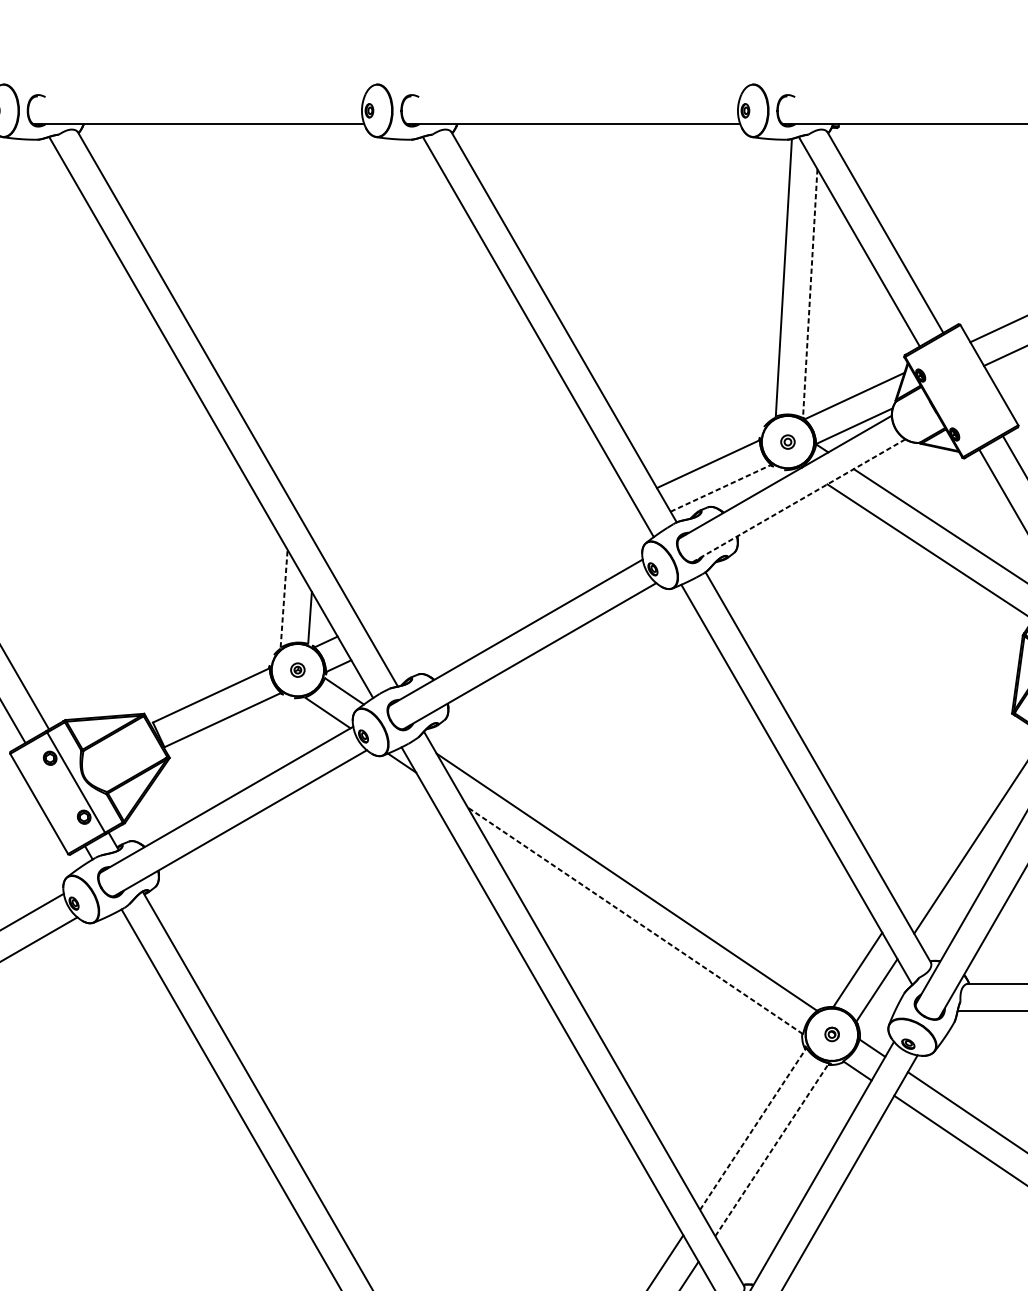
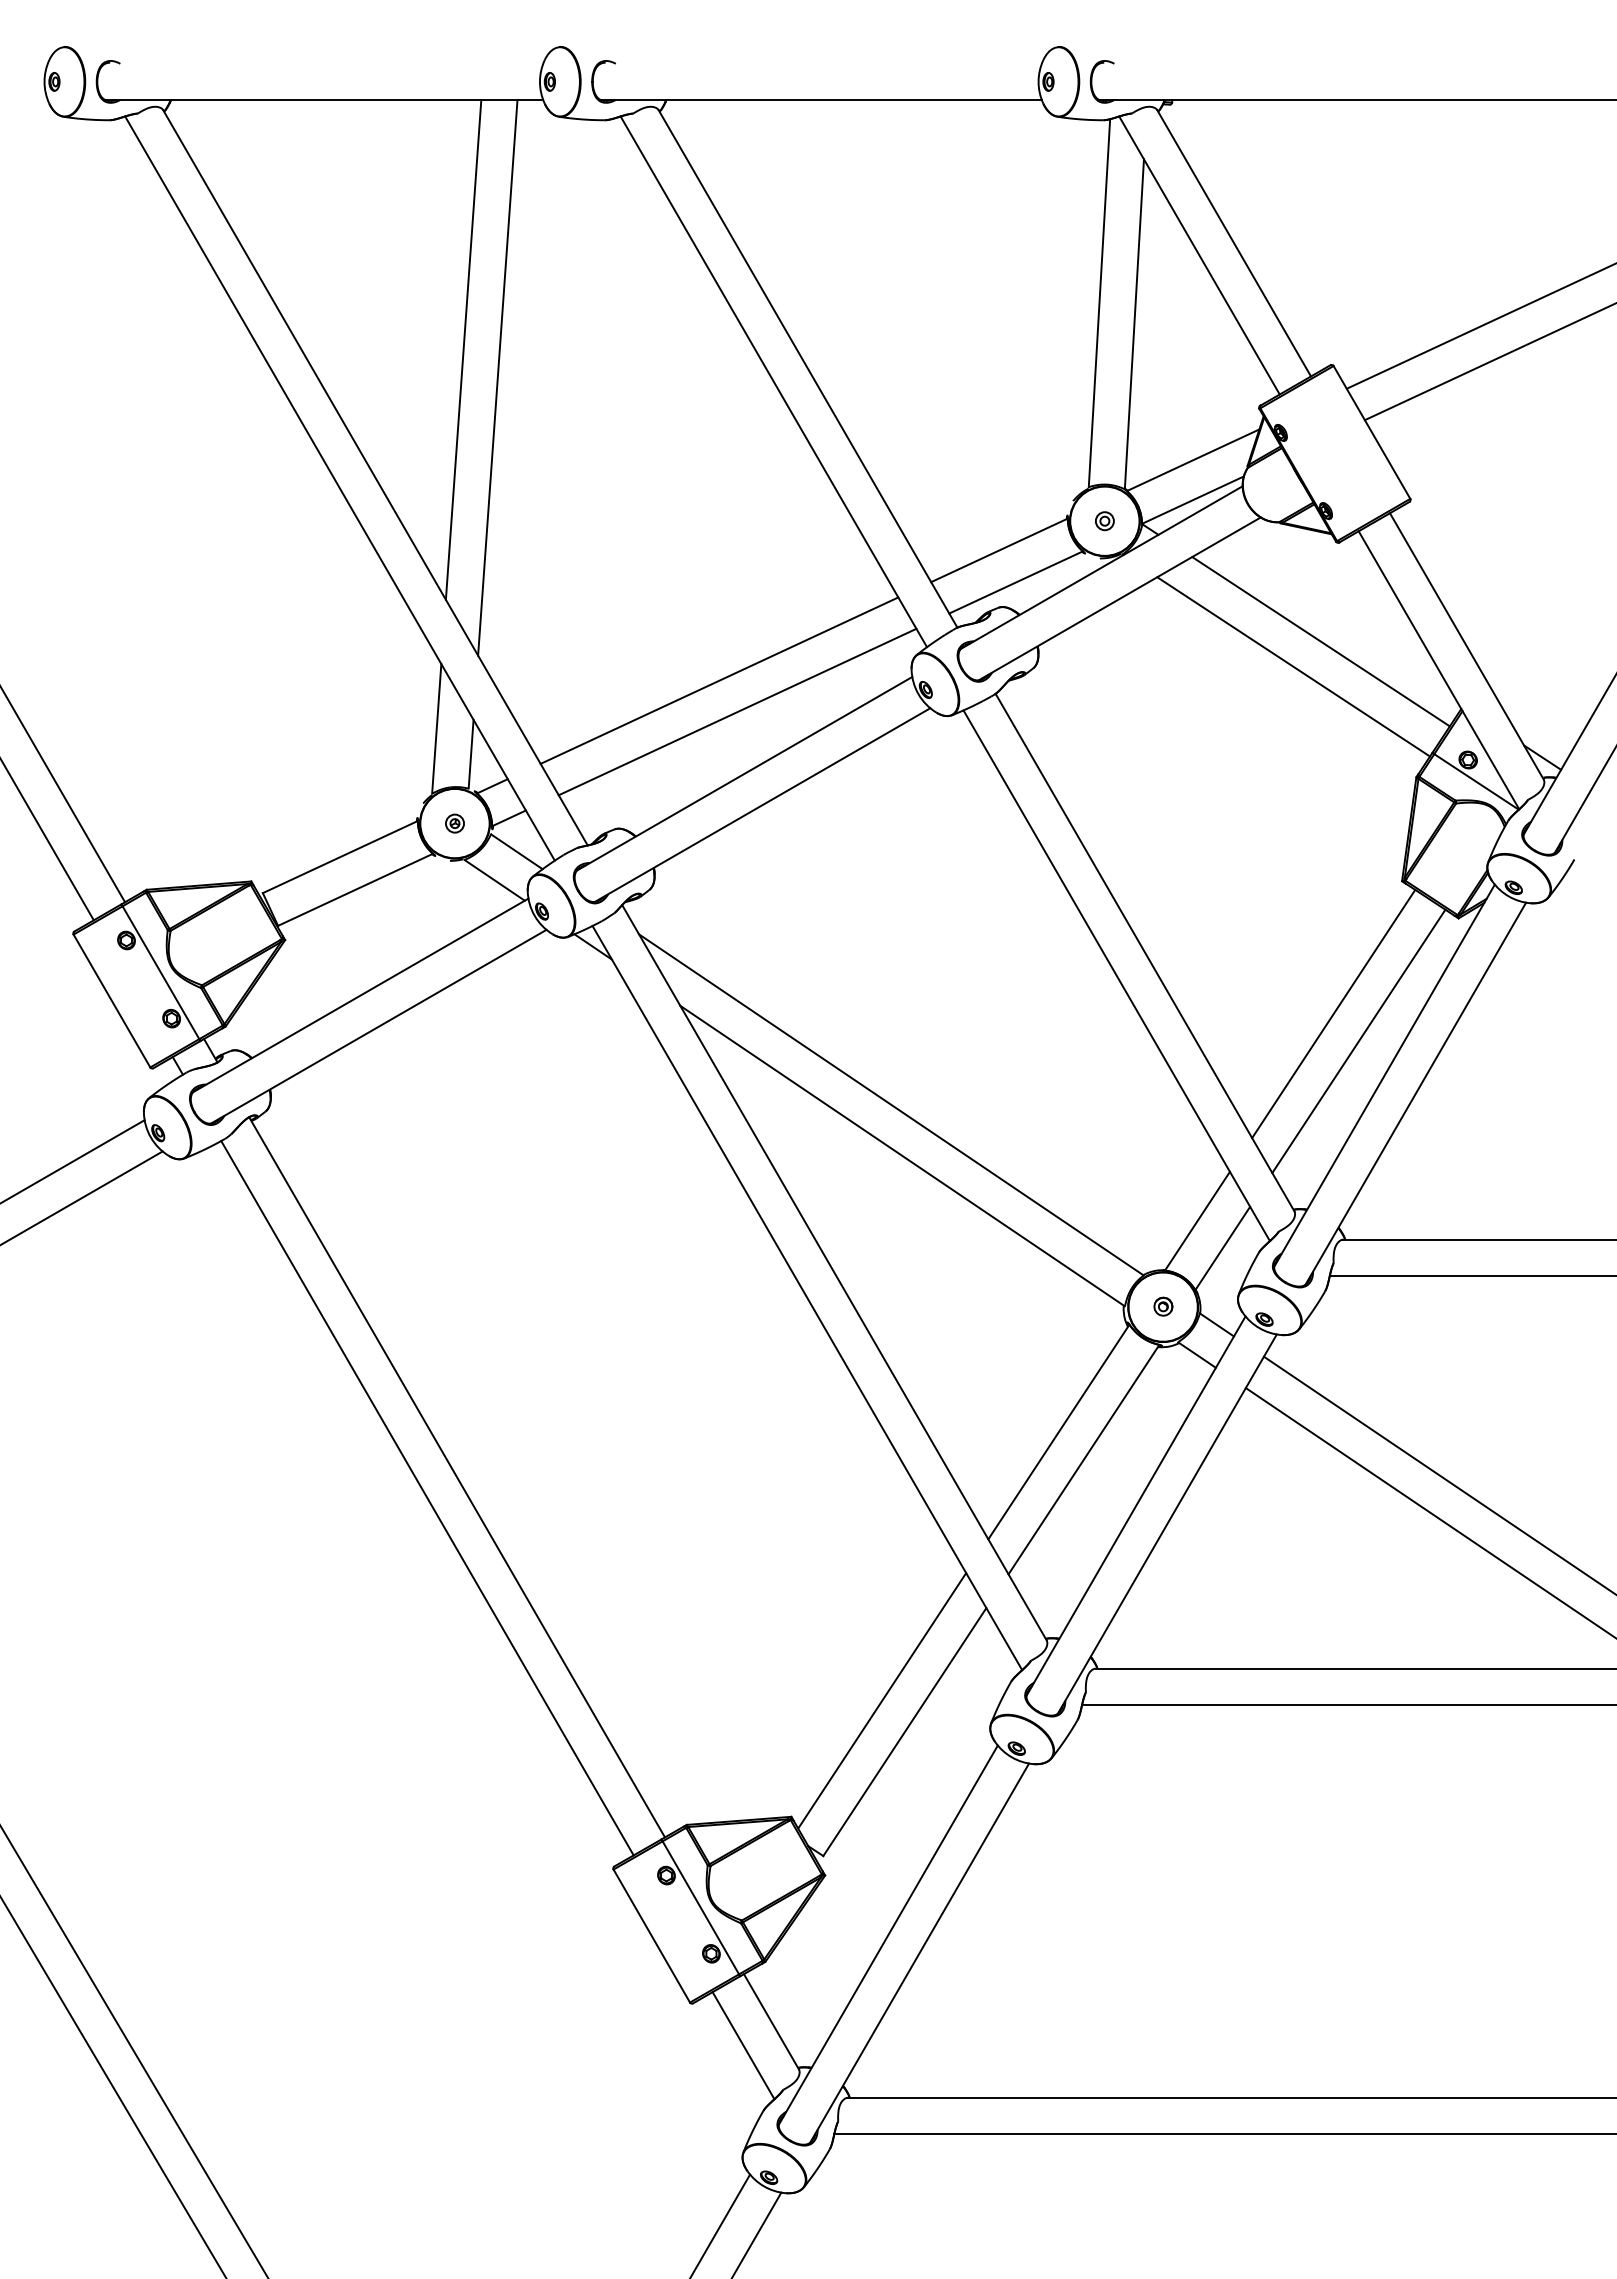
line: (810, 293) -> (1134, 324), dashed -> solid
line: (304, 312) -> (463, 349), added
line: (329, 333) -> (497, 377), added
line: (721, 488) -> (1016, 582), dashed -> solid
line: (798, 500) -> (1119, 598), dashed -> solid
line: (497, 562) -> (719, 680), added
line: (510, 585) -> (737, 711), added
line: (283, 598) -> (436, 728), dashed -> solid
line: (960, 813) -> (1333, 1013), added
line: (635, 920) -> (902, 1155), dashed -> solid
line: (753, 1128) -> (1059, 1431), dashed -> solid
line: (772, 1149) -> (1084, 1459), dashed -> solid

